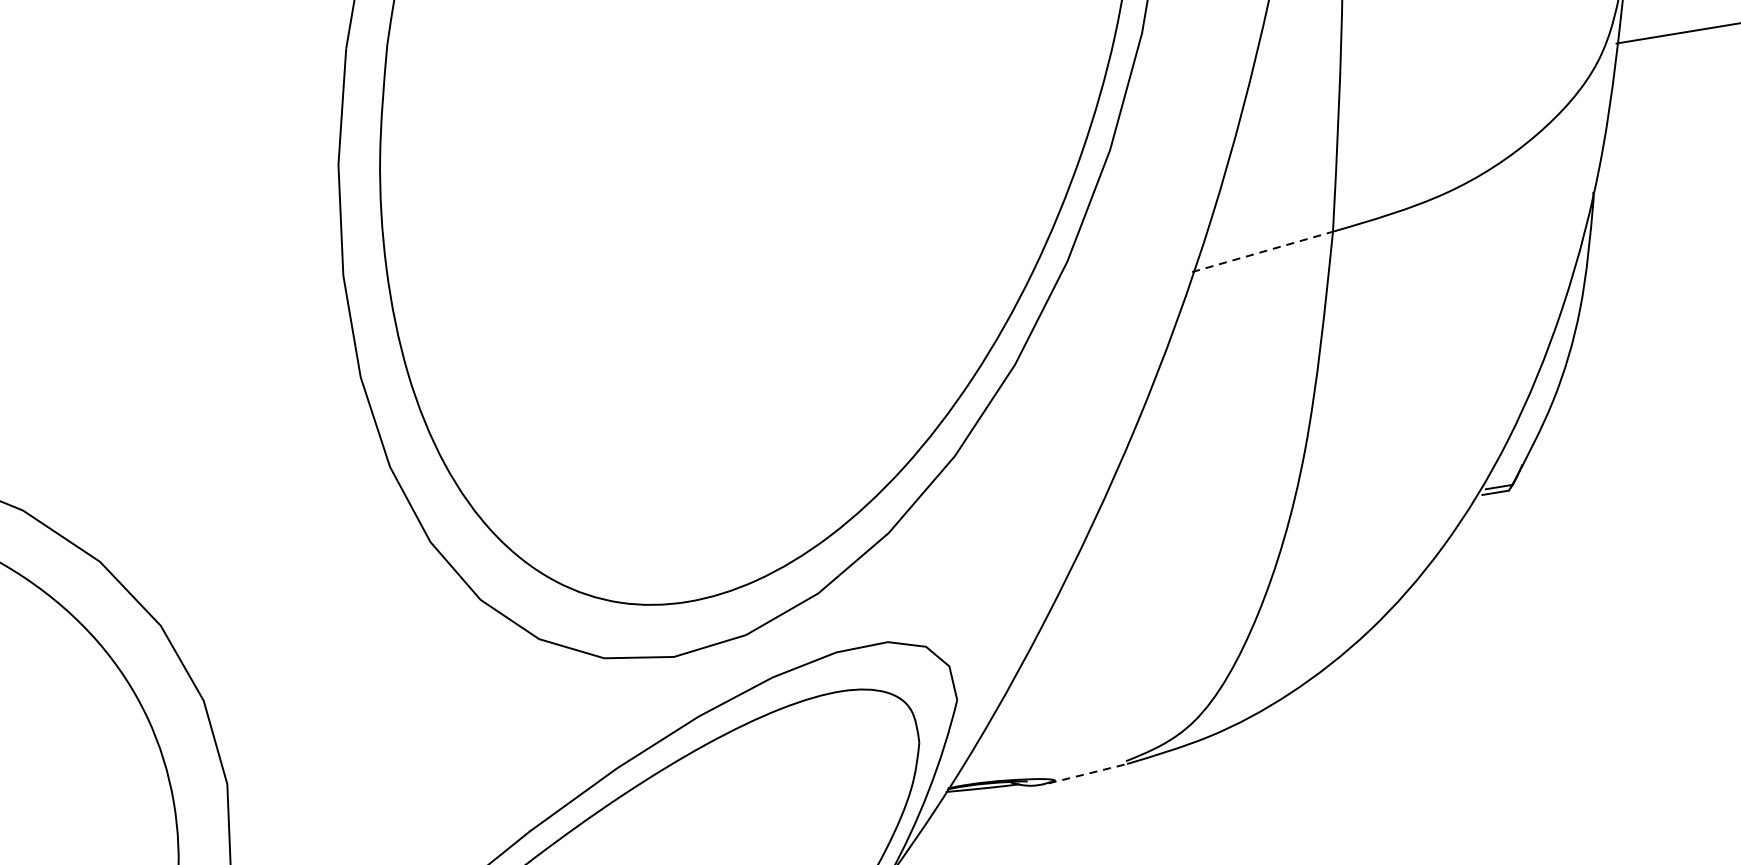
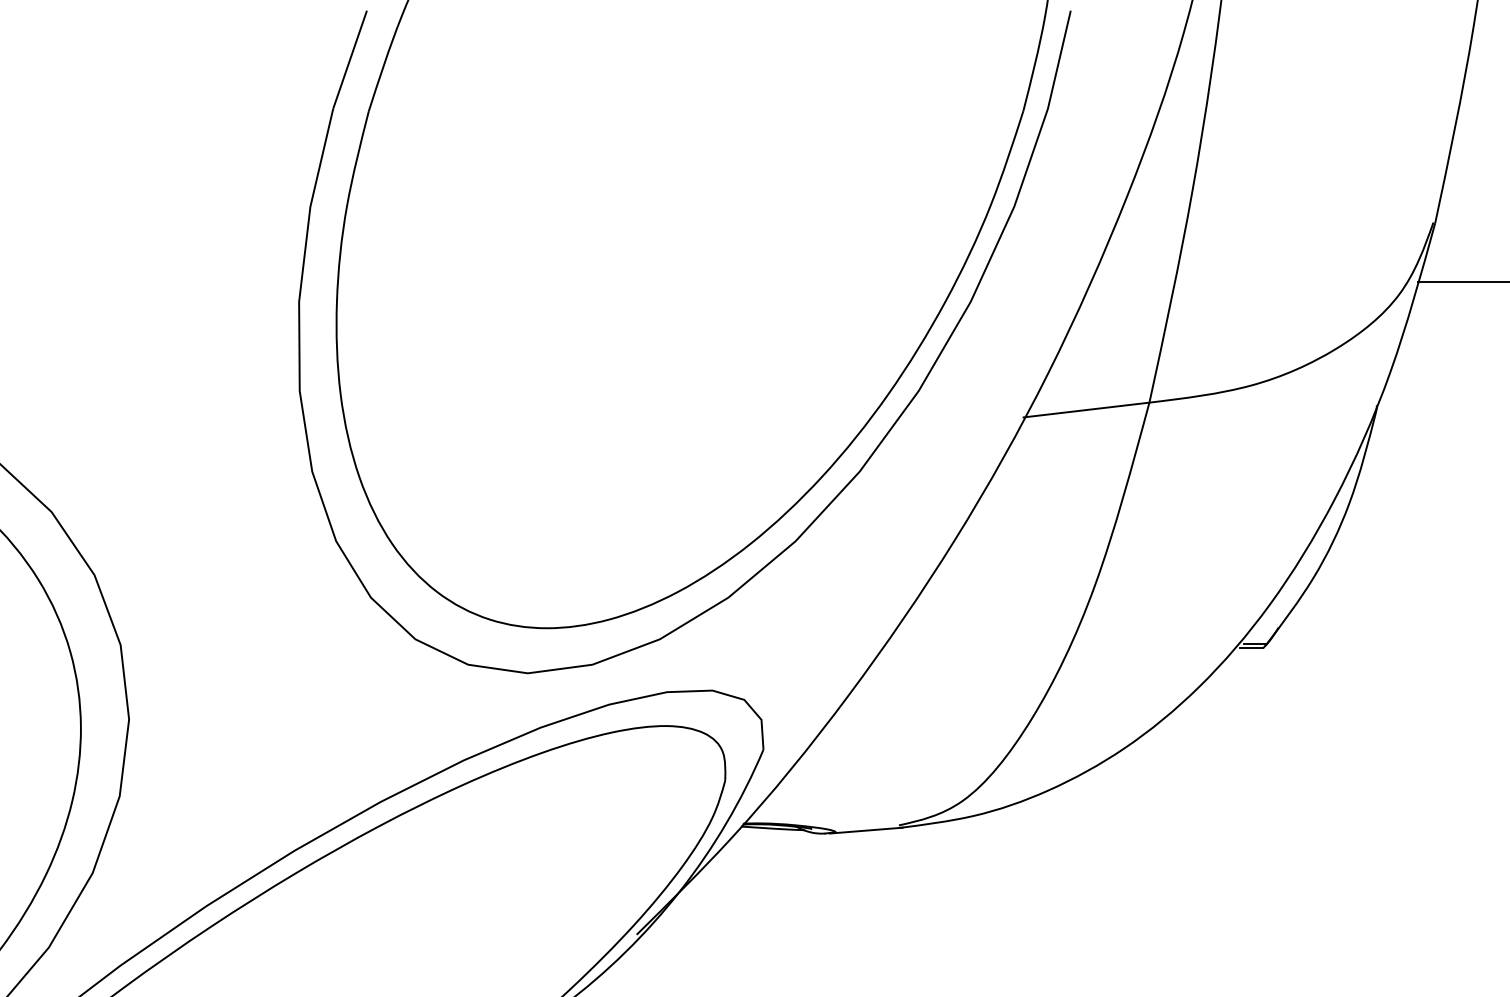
line: (1263, 251) -> (1087, 409), dashed -> solid
line: (1089, 773) -> (866, 830), dashed -> solid

